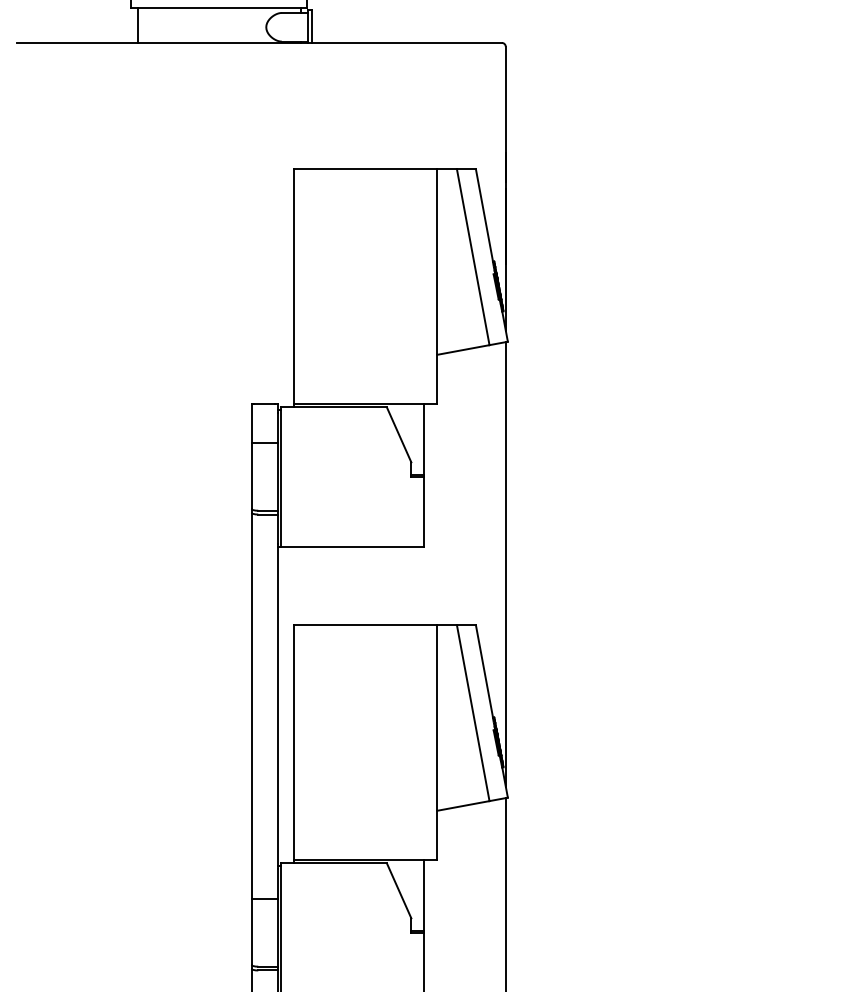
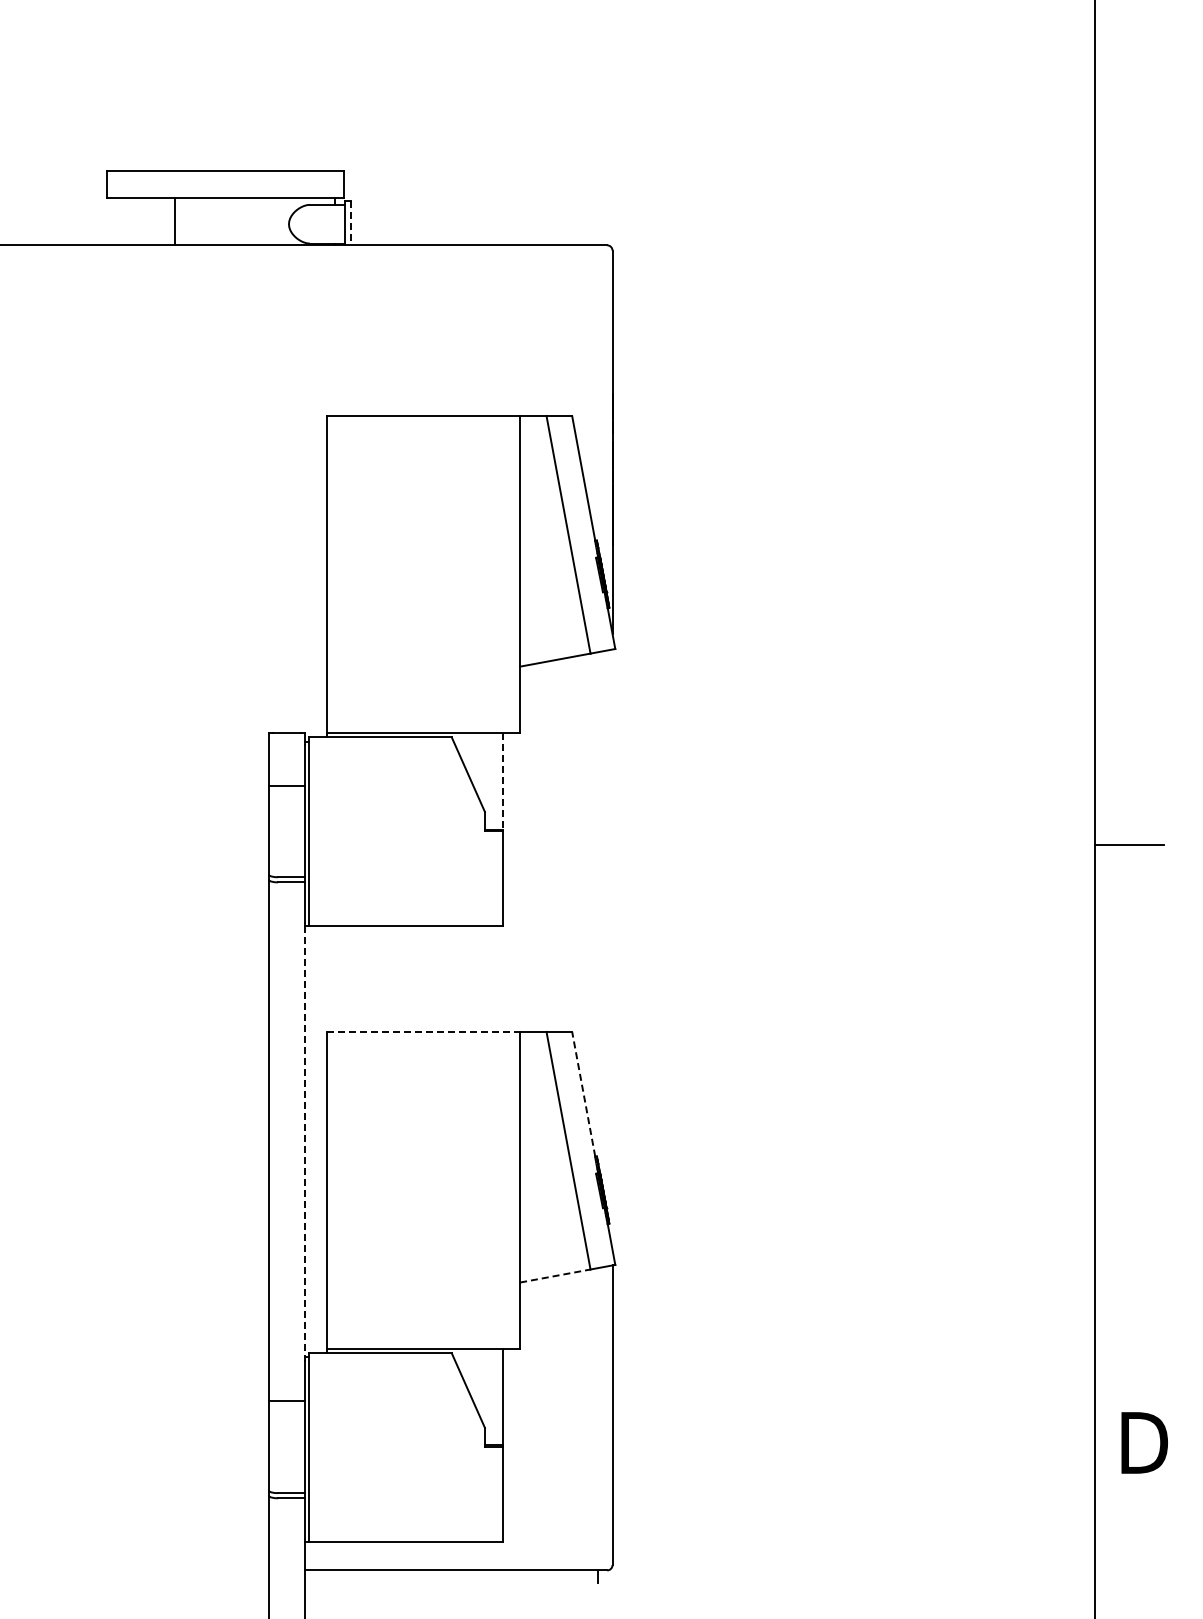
line: (137, 25) -> (175, 221), moved
line: (312, 26) -> (351, 223), solid -> dashed
line: (424, 439) -> (502, 781), solid -> dashed
line: (505, 564) -> (612, 949), removed
line: (365, 624) -> (423, 1031), solid -> dashed
line: (484, 670) -> (583, 1093), solid -> dashed
line: (277, 706) -> (304, 1141), solid -> dashed
line: (463, 806) -> (555, 1276), solid -> dashed

